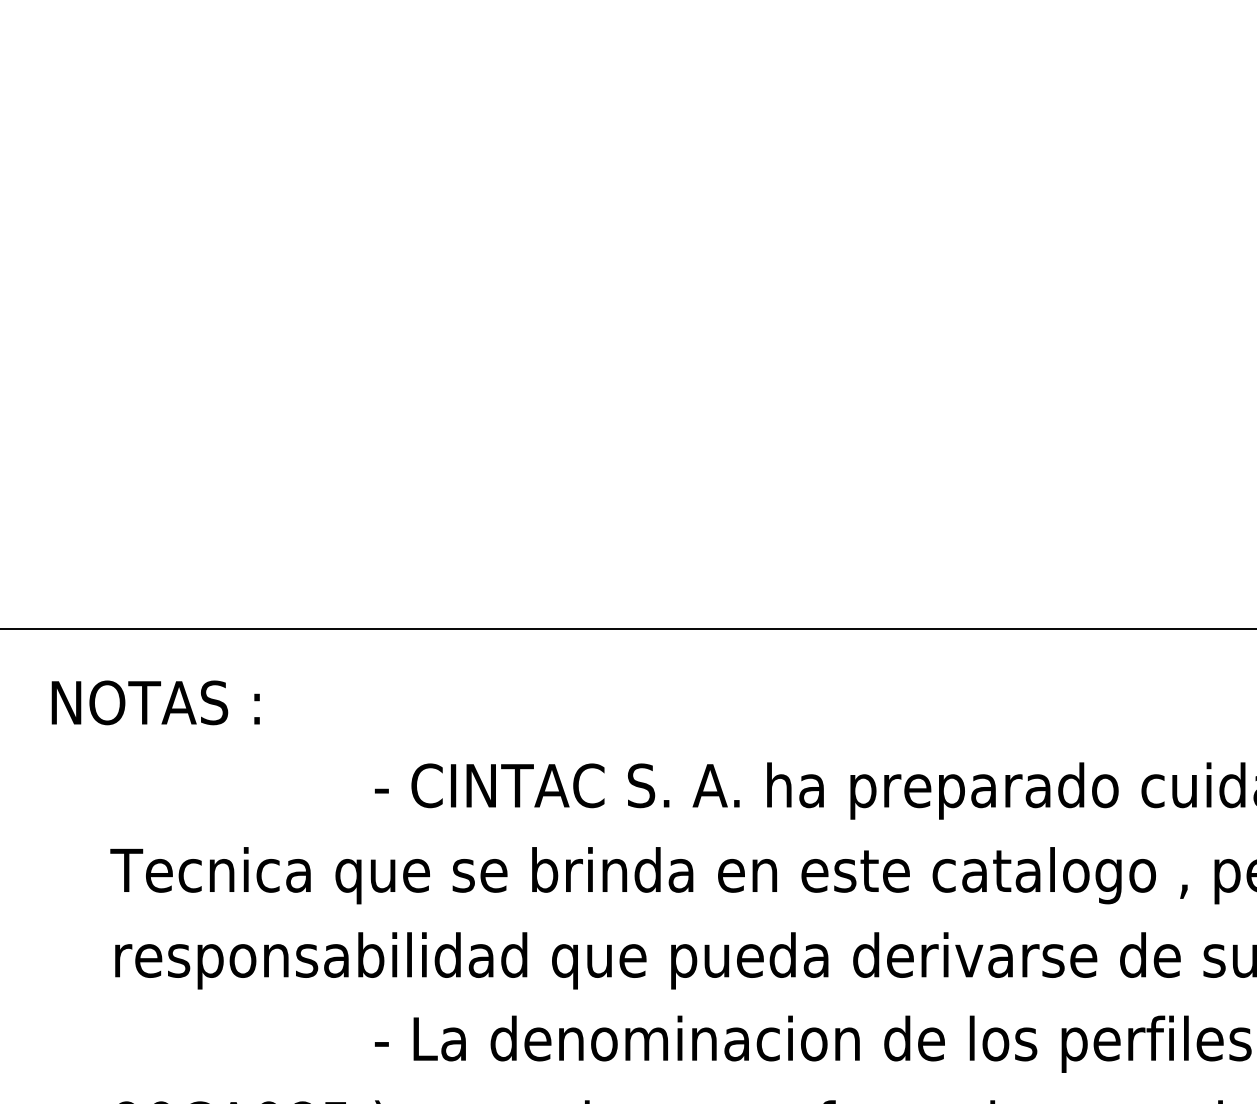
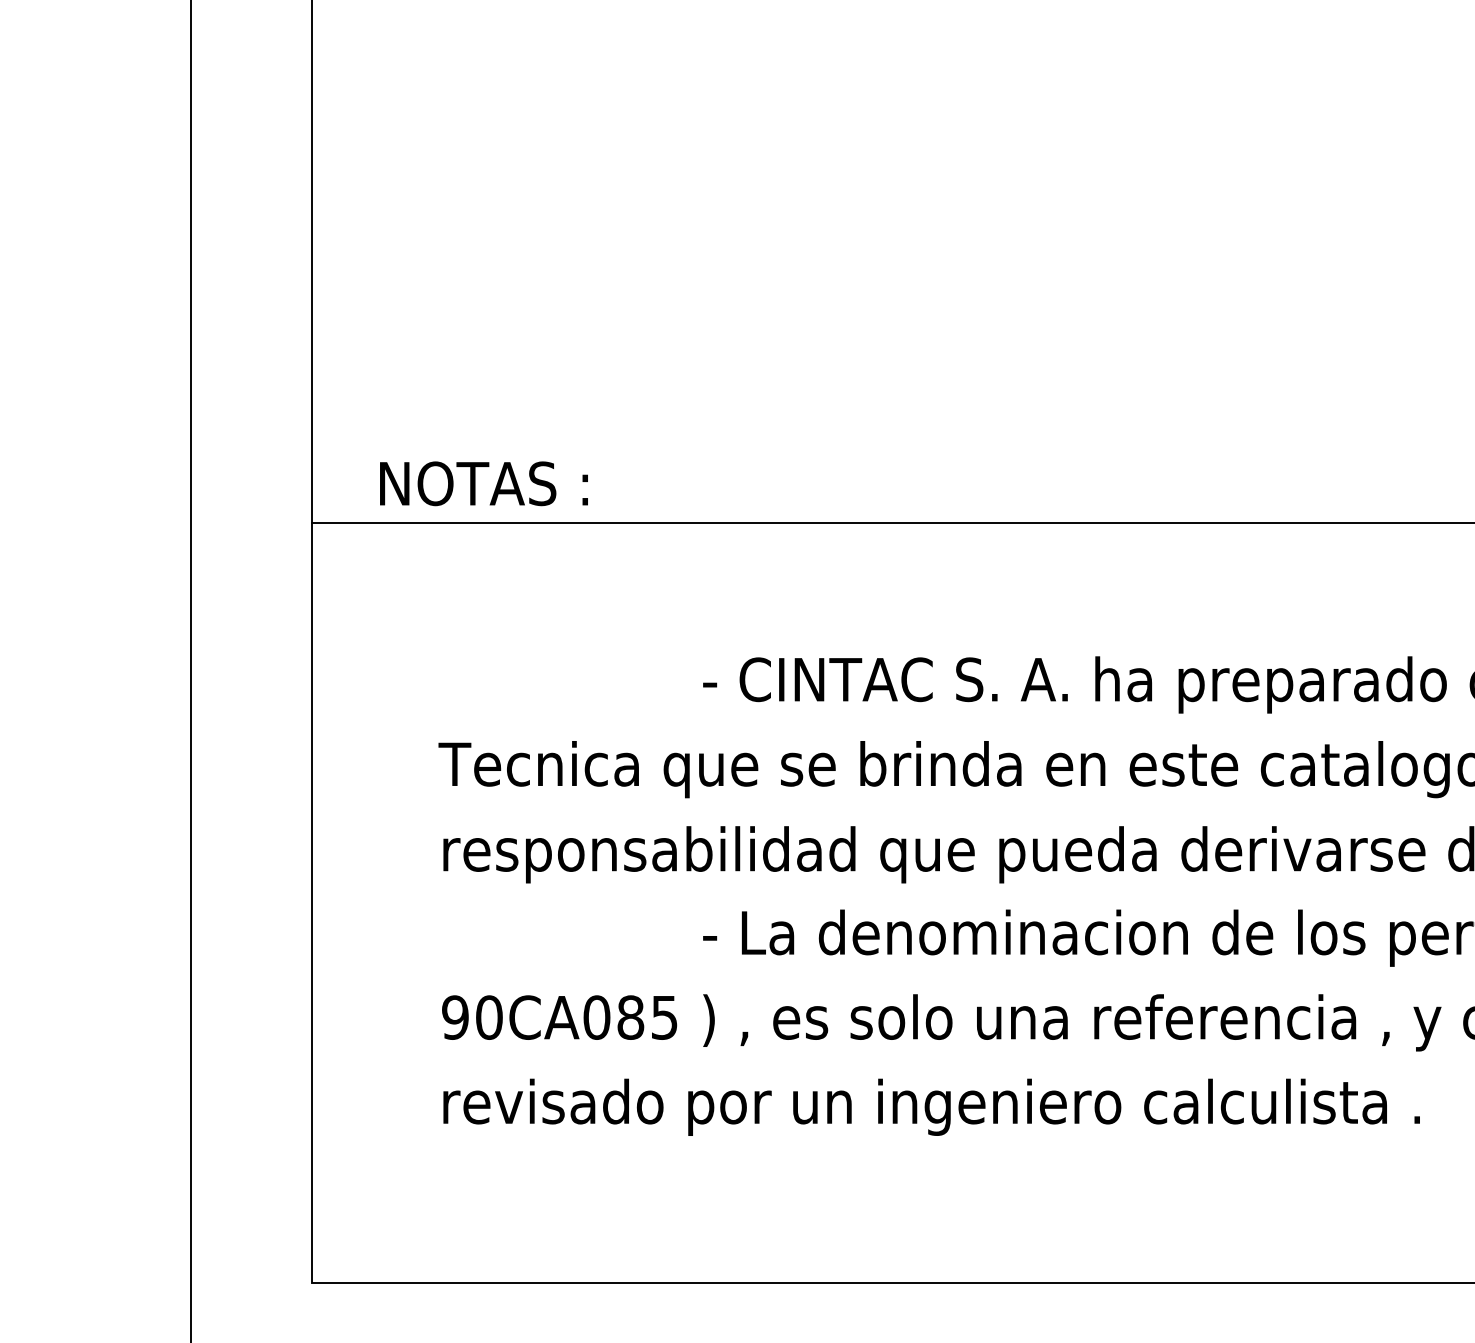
text: (155, 702) -> (483, 483), moved

